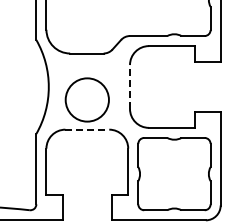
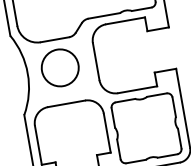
line: (130, 87) -> (96, 61), dashed -> solid
circle: (86, 99) -> (59, 67), moved
line: (87, 129) -> (66, 103), dashed -> solid

